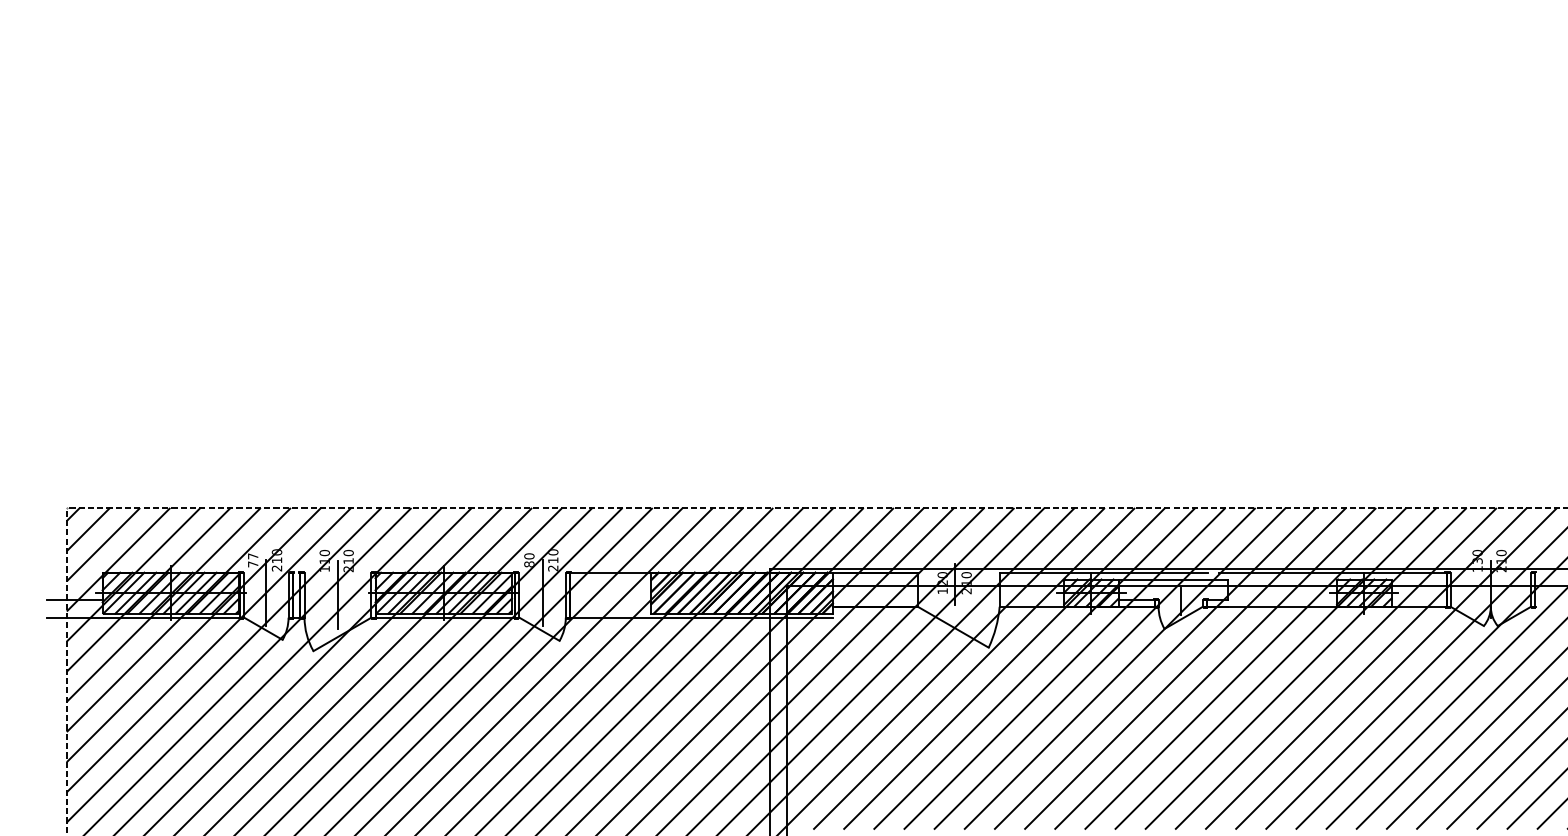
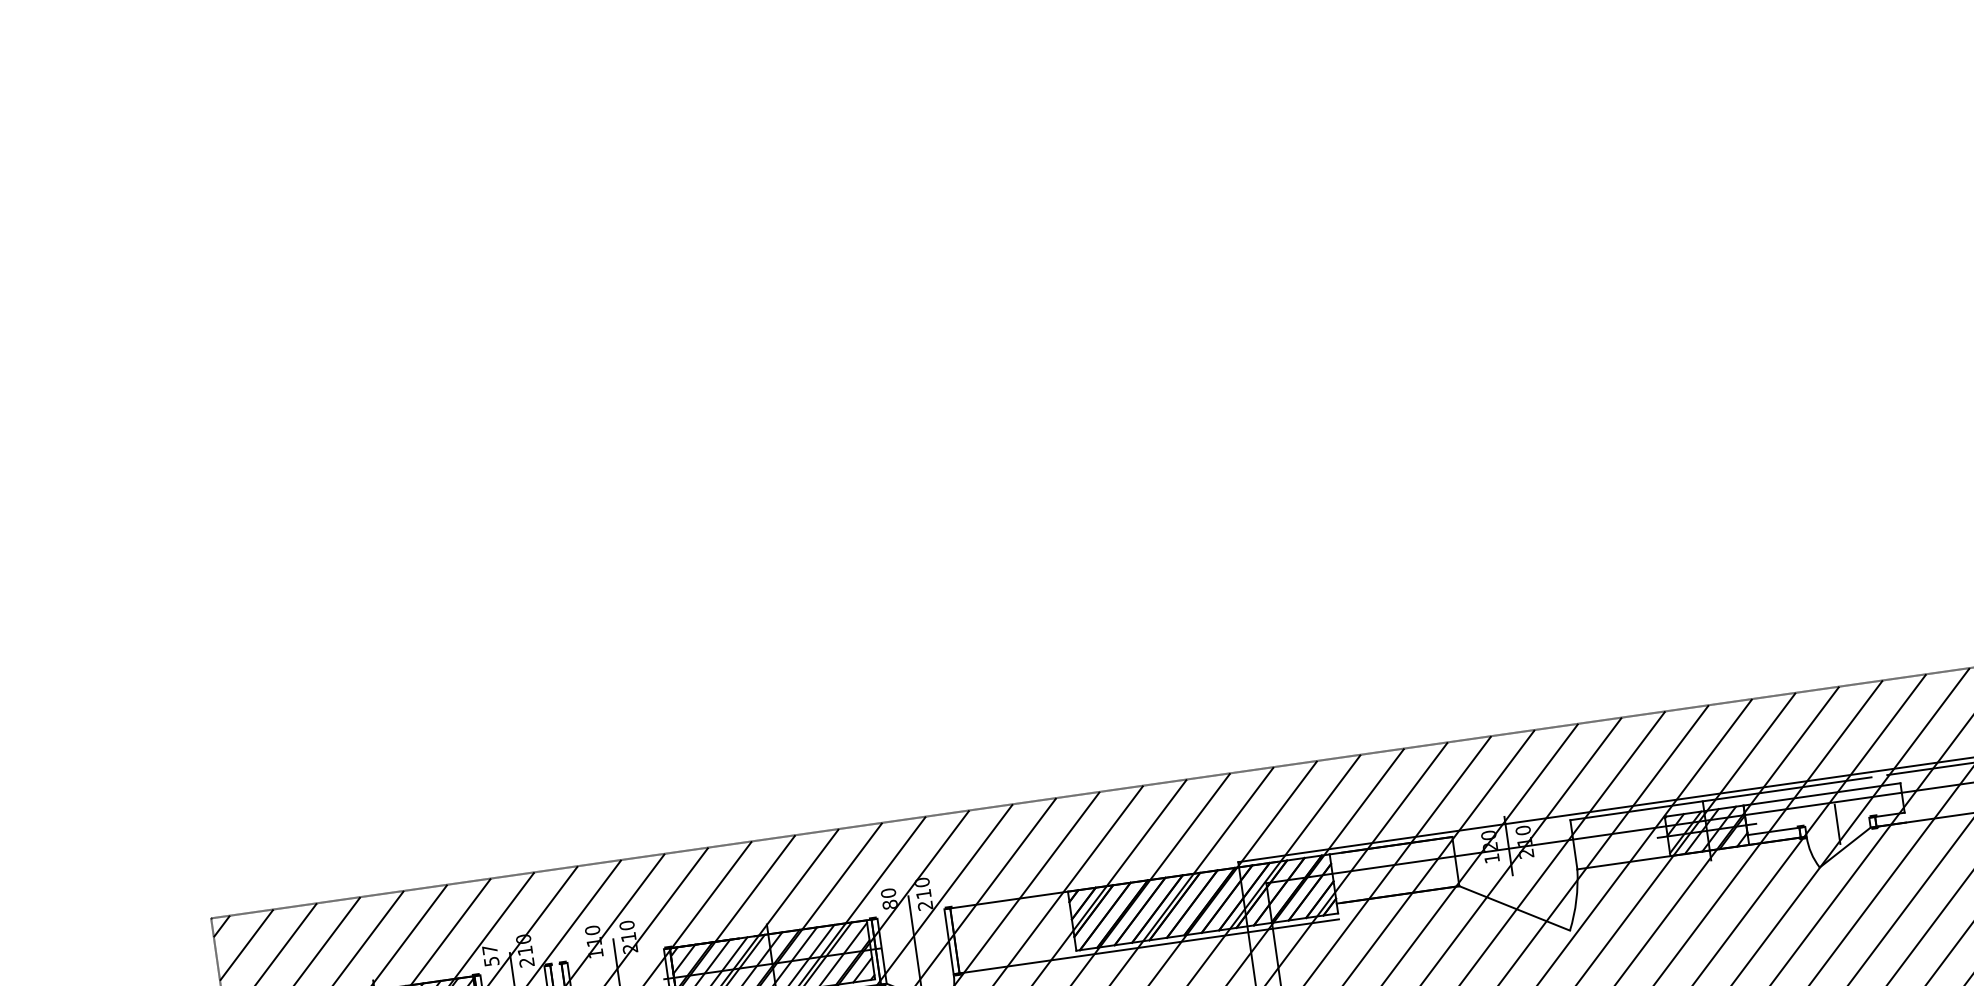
text: (253, 564) -> (492, 961), 77 -> 57

